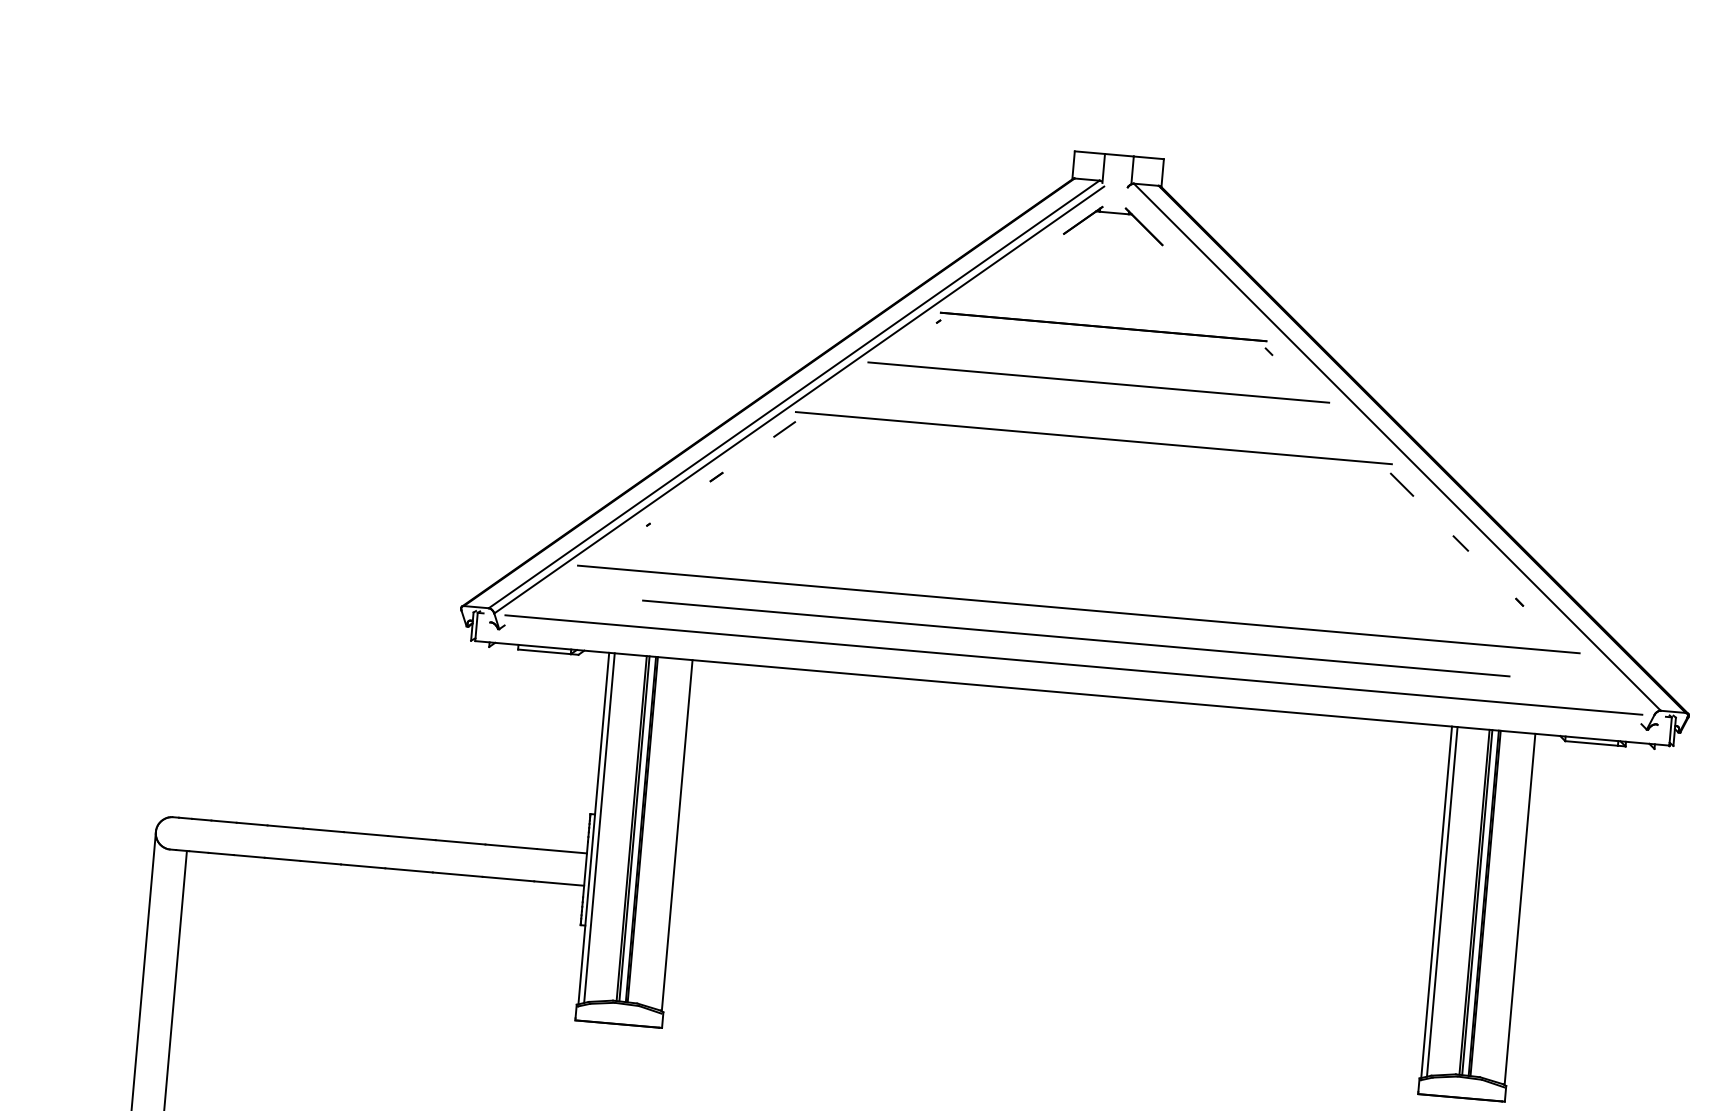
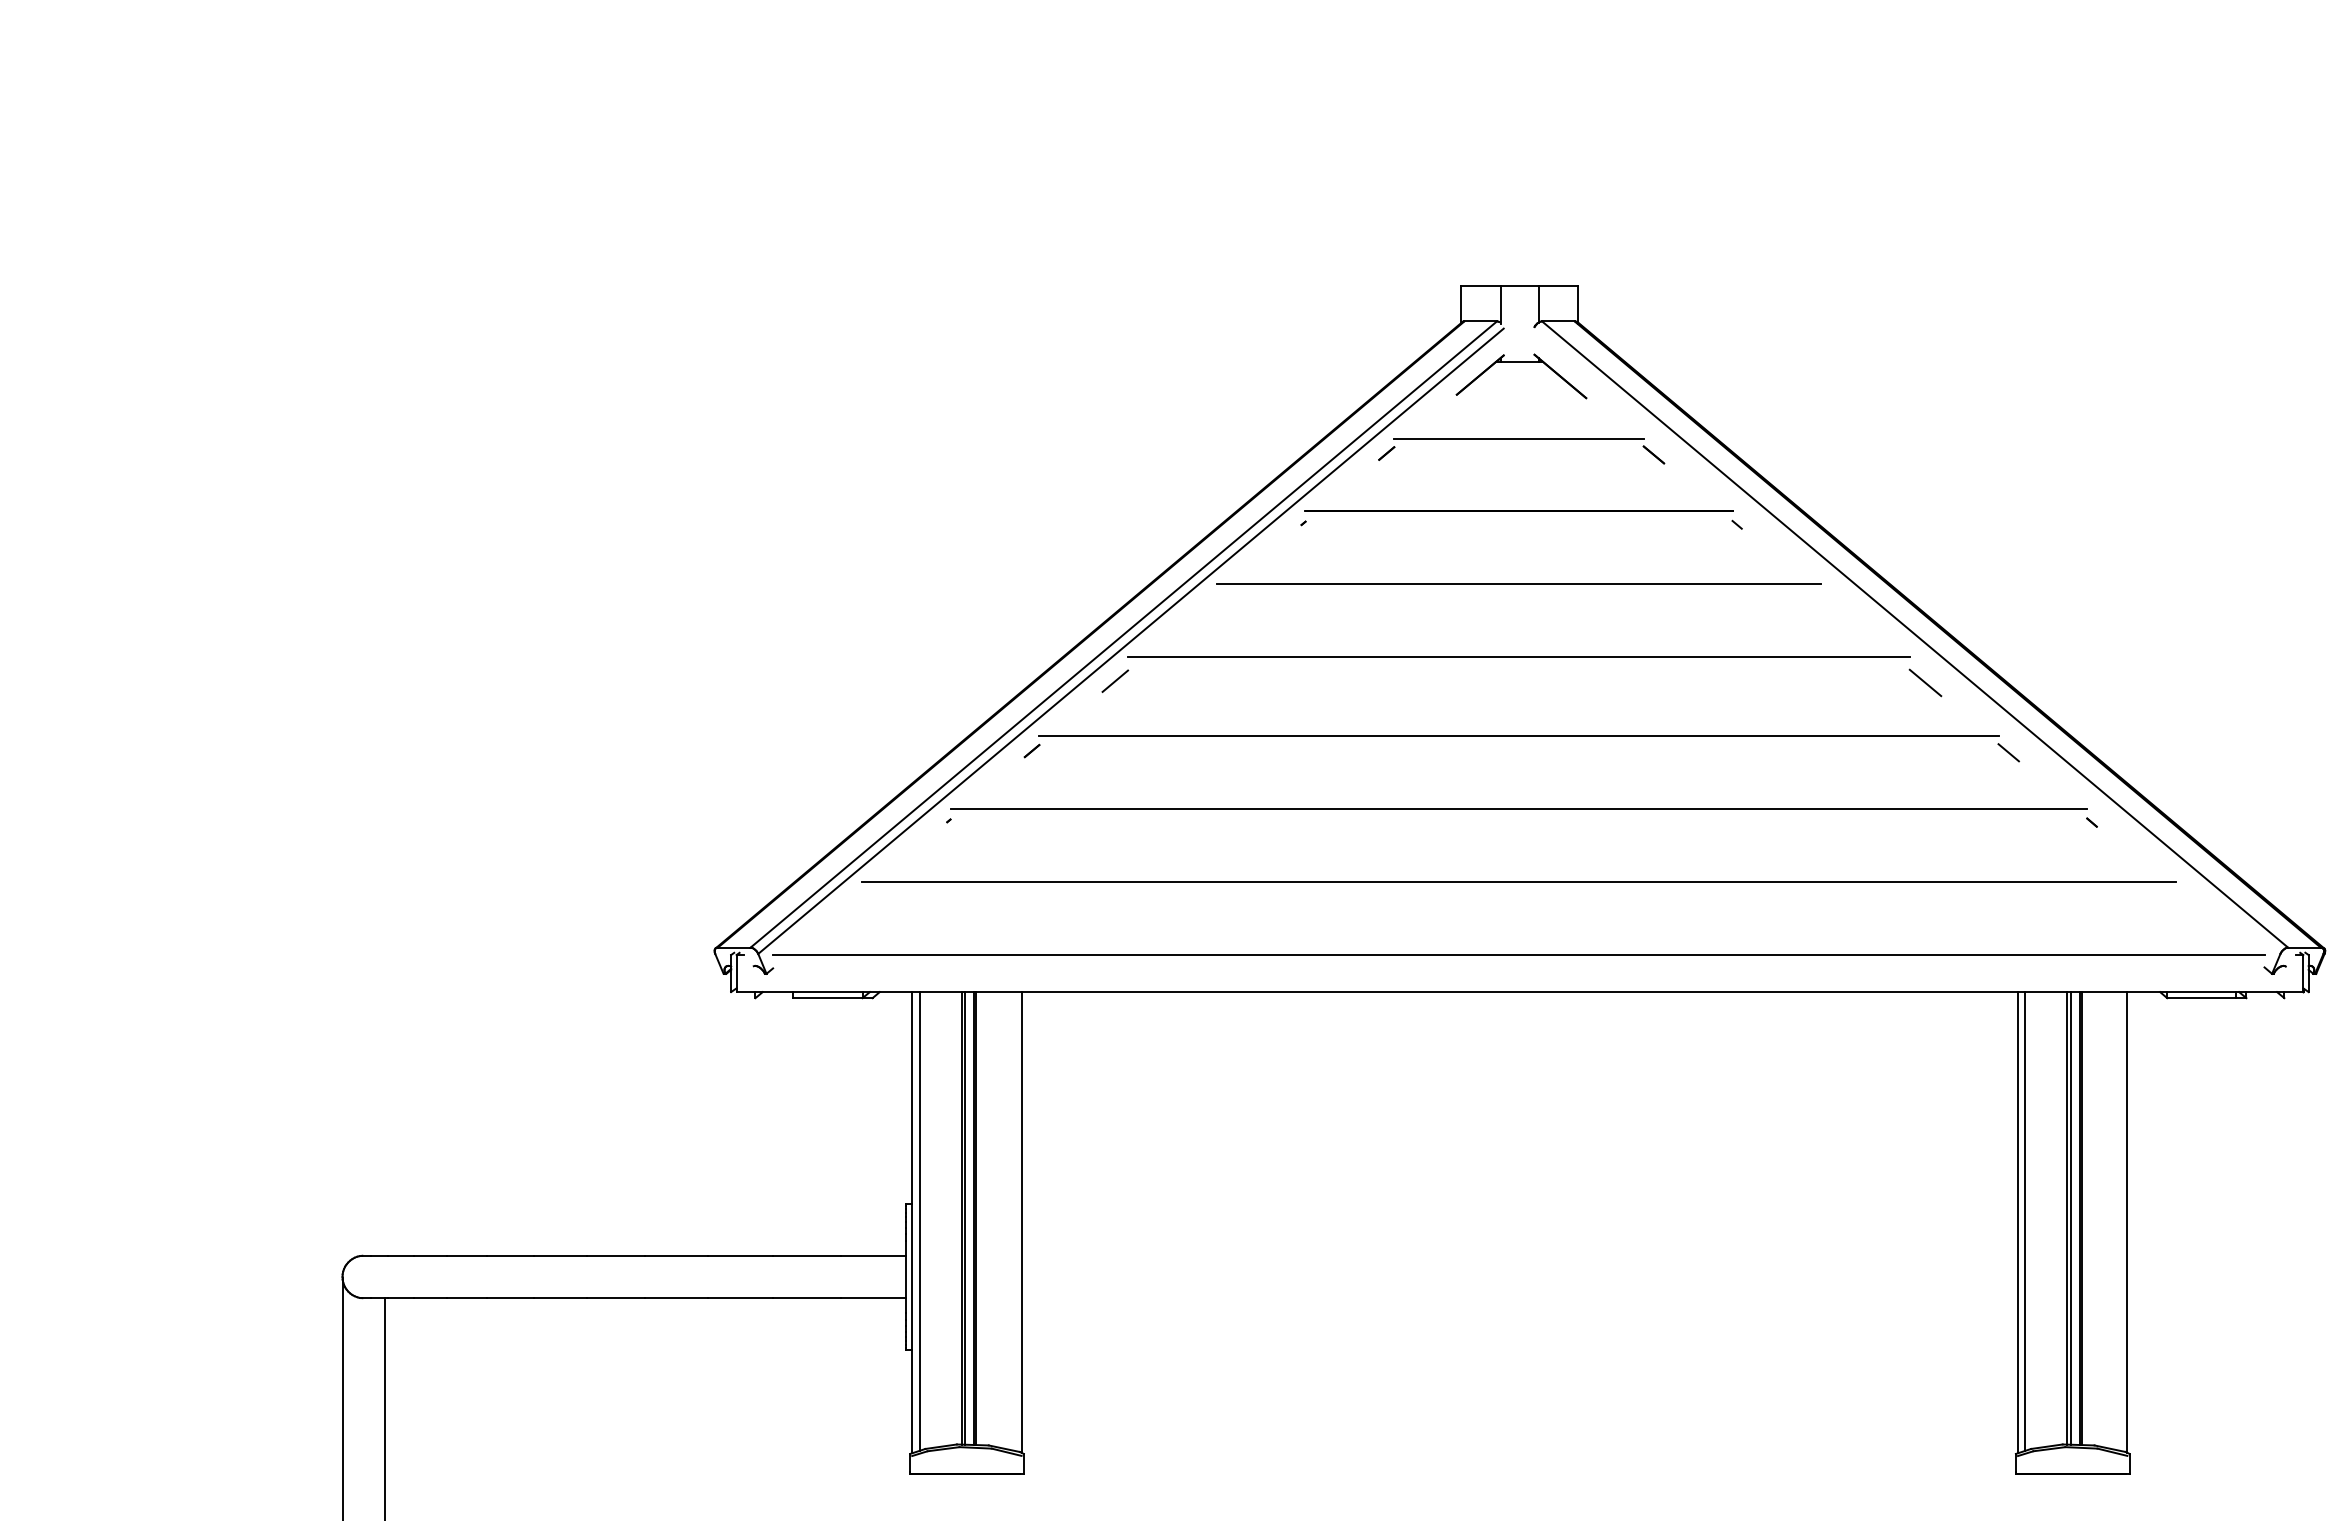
part: (1110, 272) -> (1521, 439), added
line: (1088, 498) -> (1518, 736), added
line: (1076, 637) -> (1518, 808), moved

